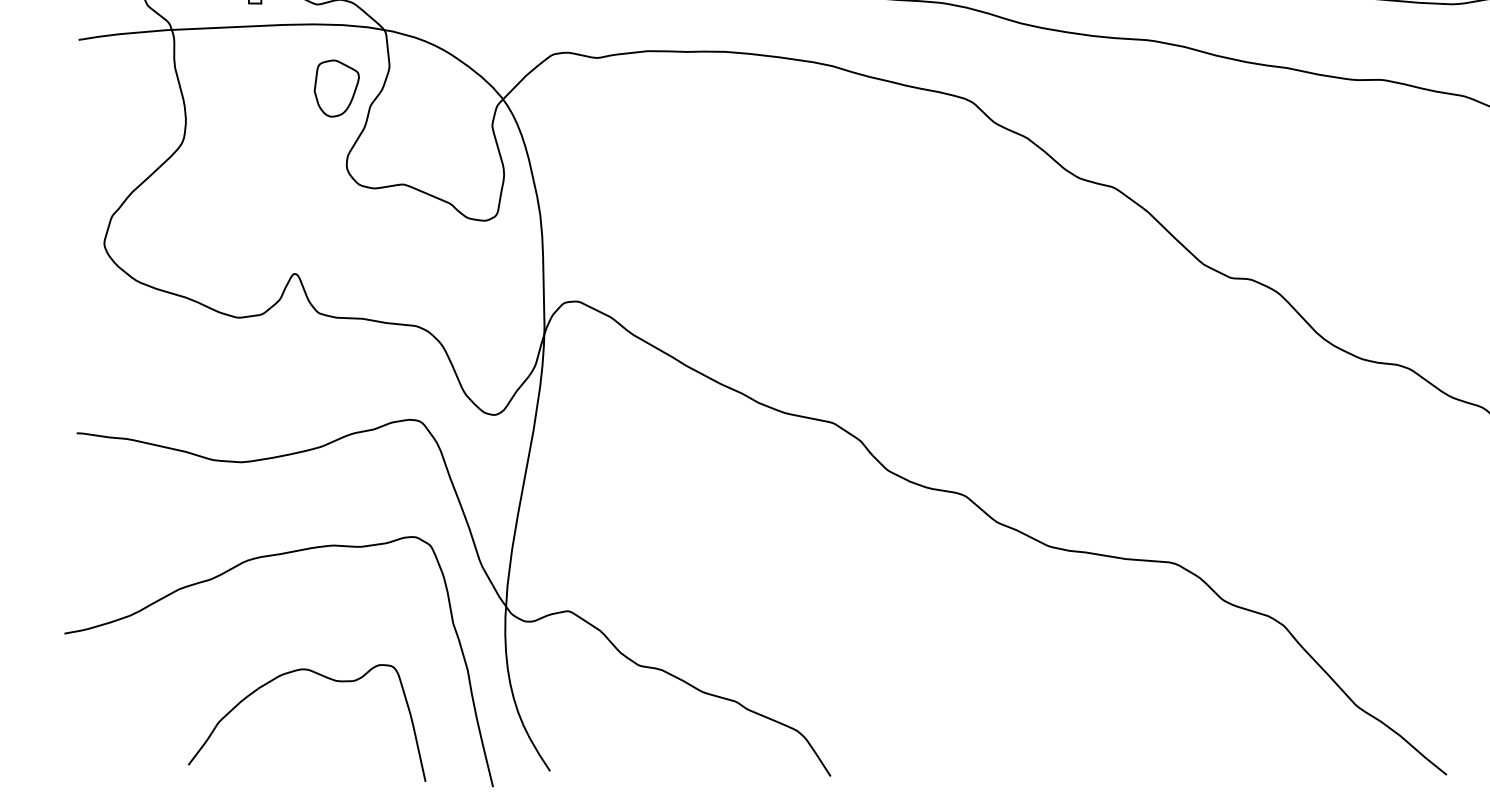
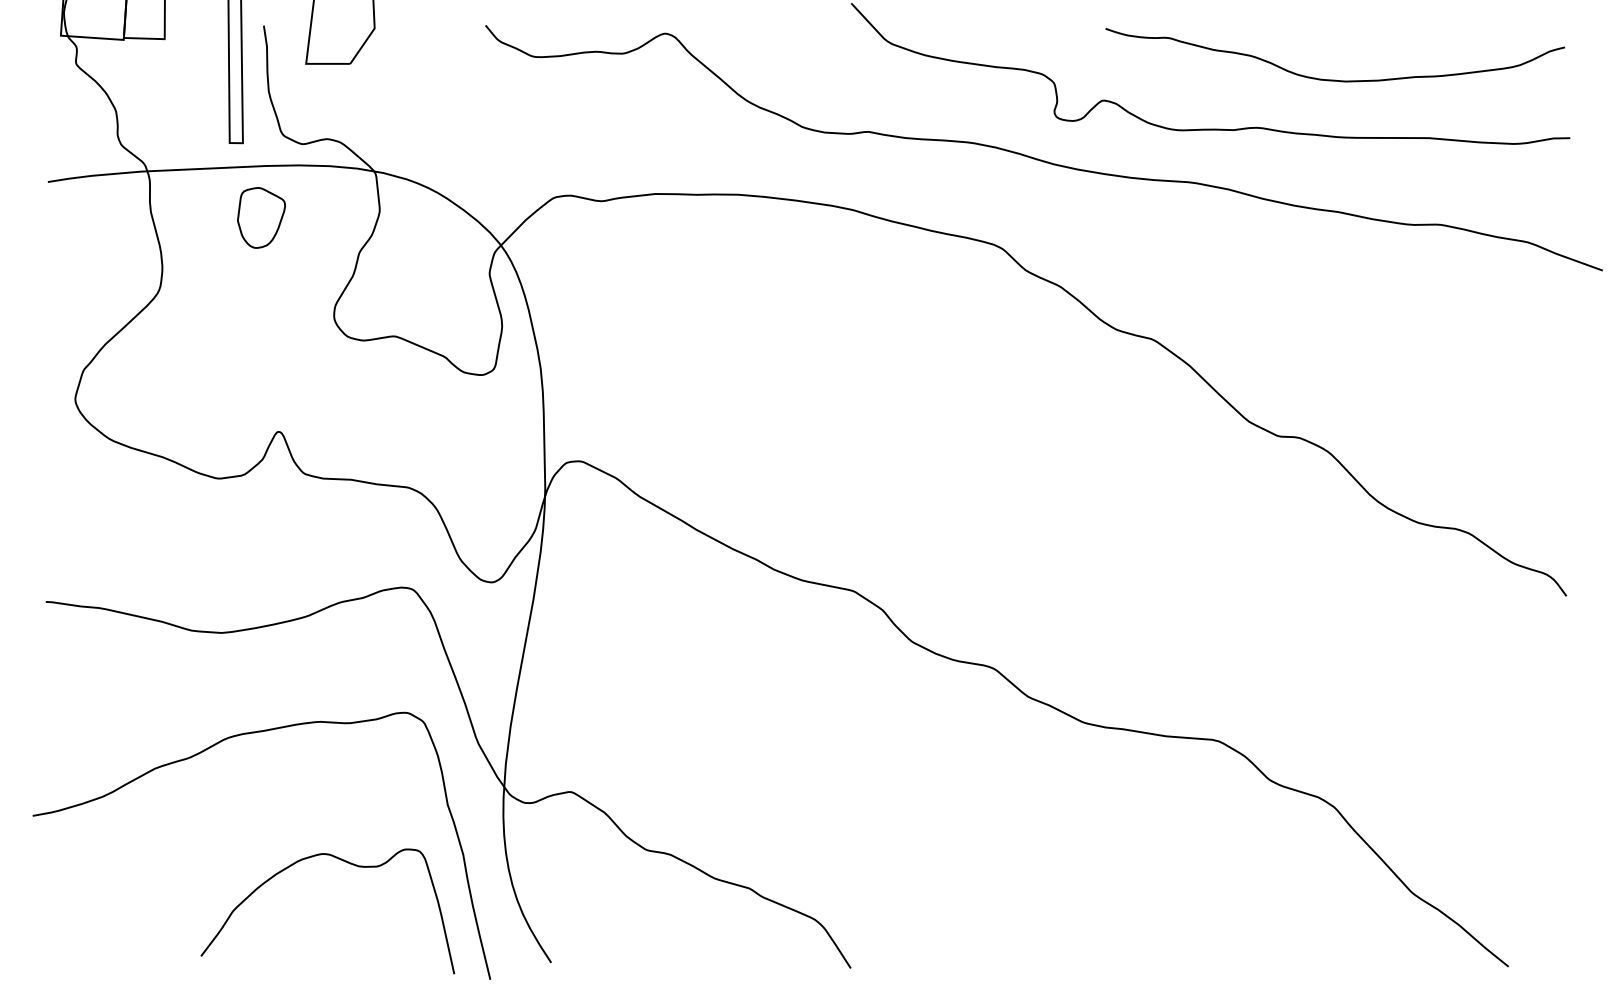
part: (336, 88) -> (261, 217), moved
curve: (325, 678) -> (347, 863), moved

